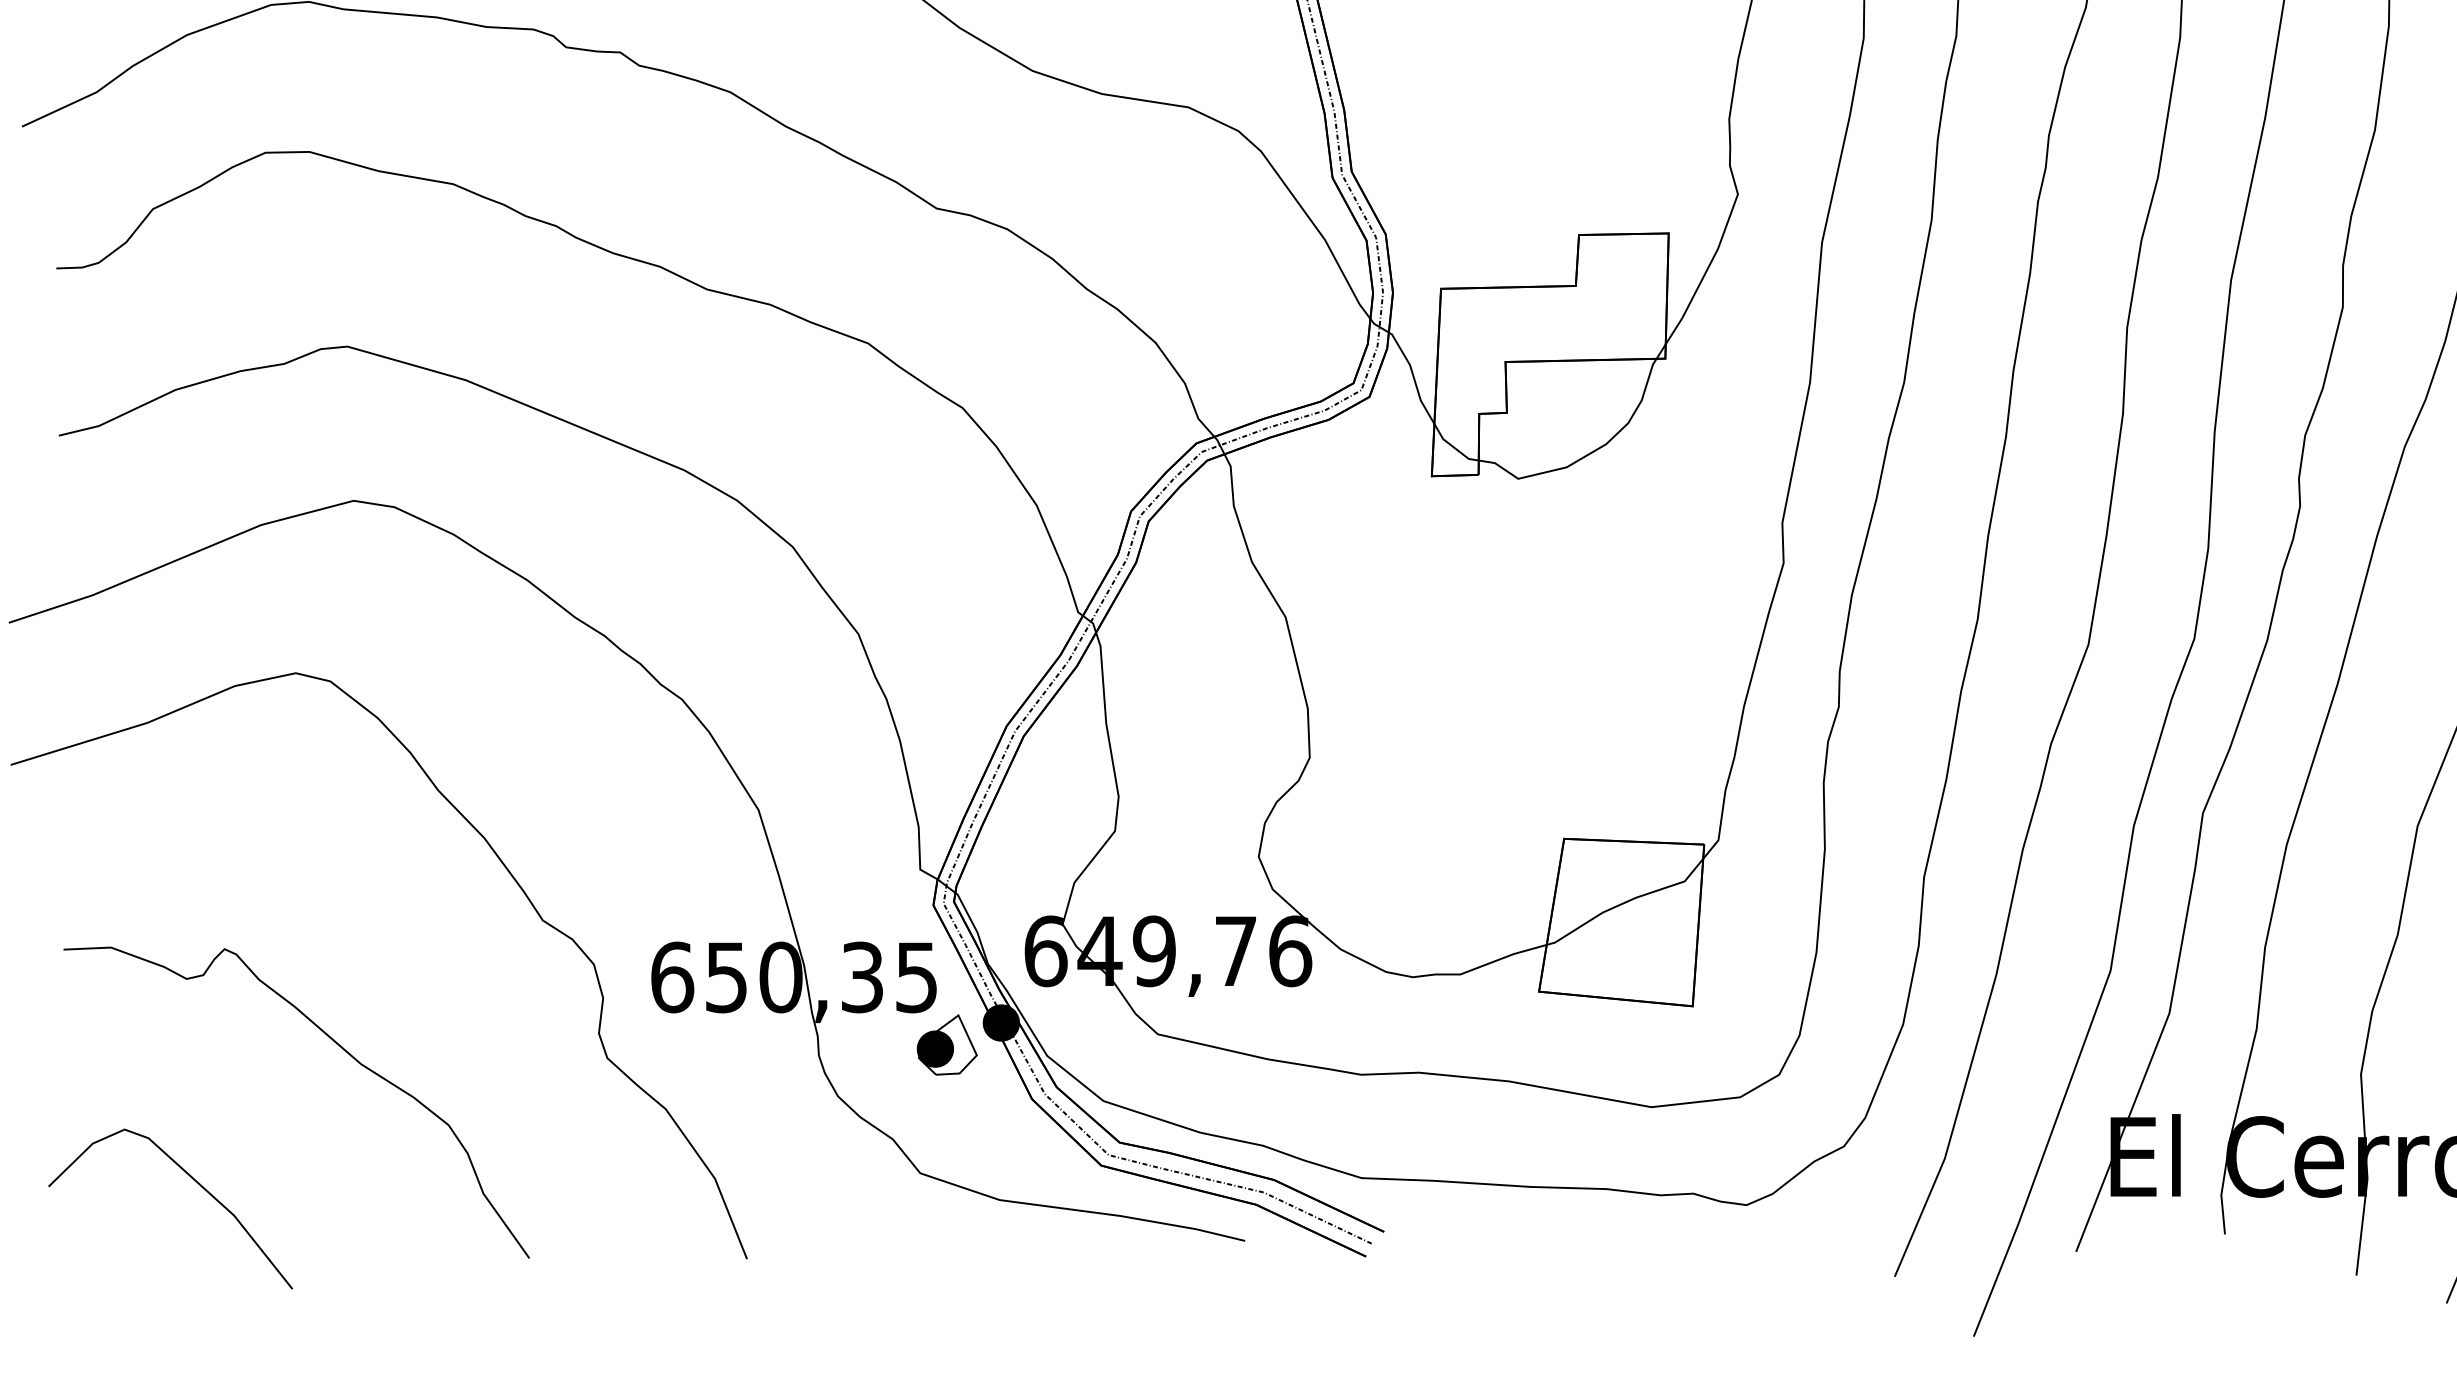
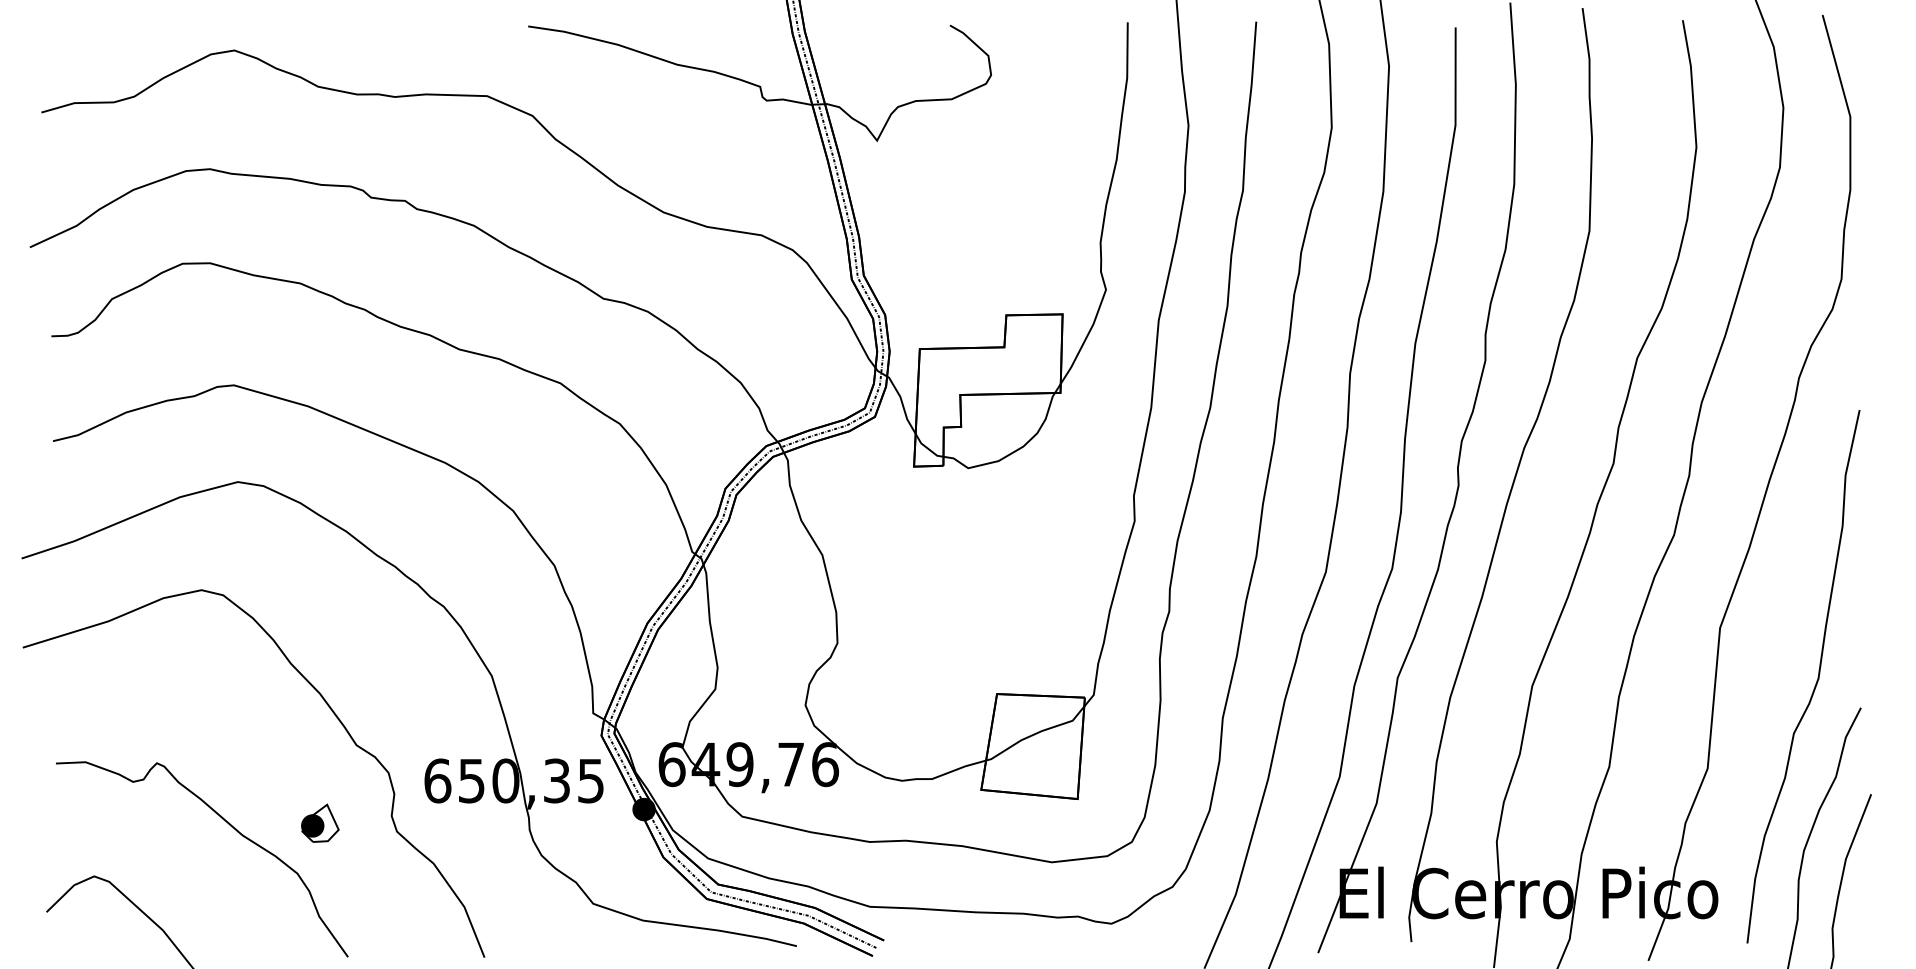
part: (947, 1043) -> (320, 822), moved

